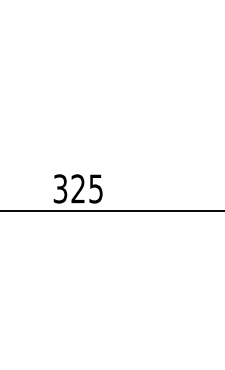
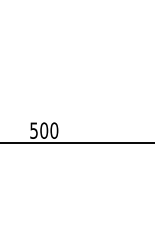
text: (78, 188) -> (44, 130), 325 -> 500

